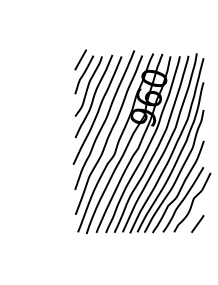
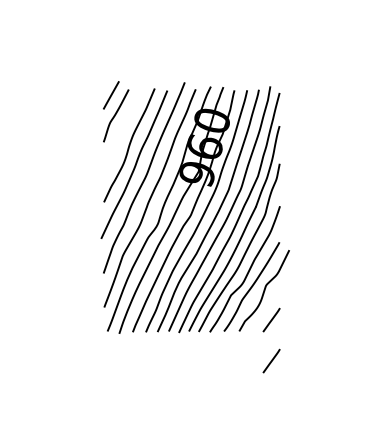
curve: (88, 86) -> (122, 131), removed
line: (197, 253) -> (271, 360), added

